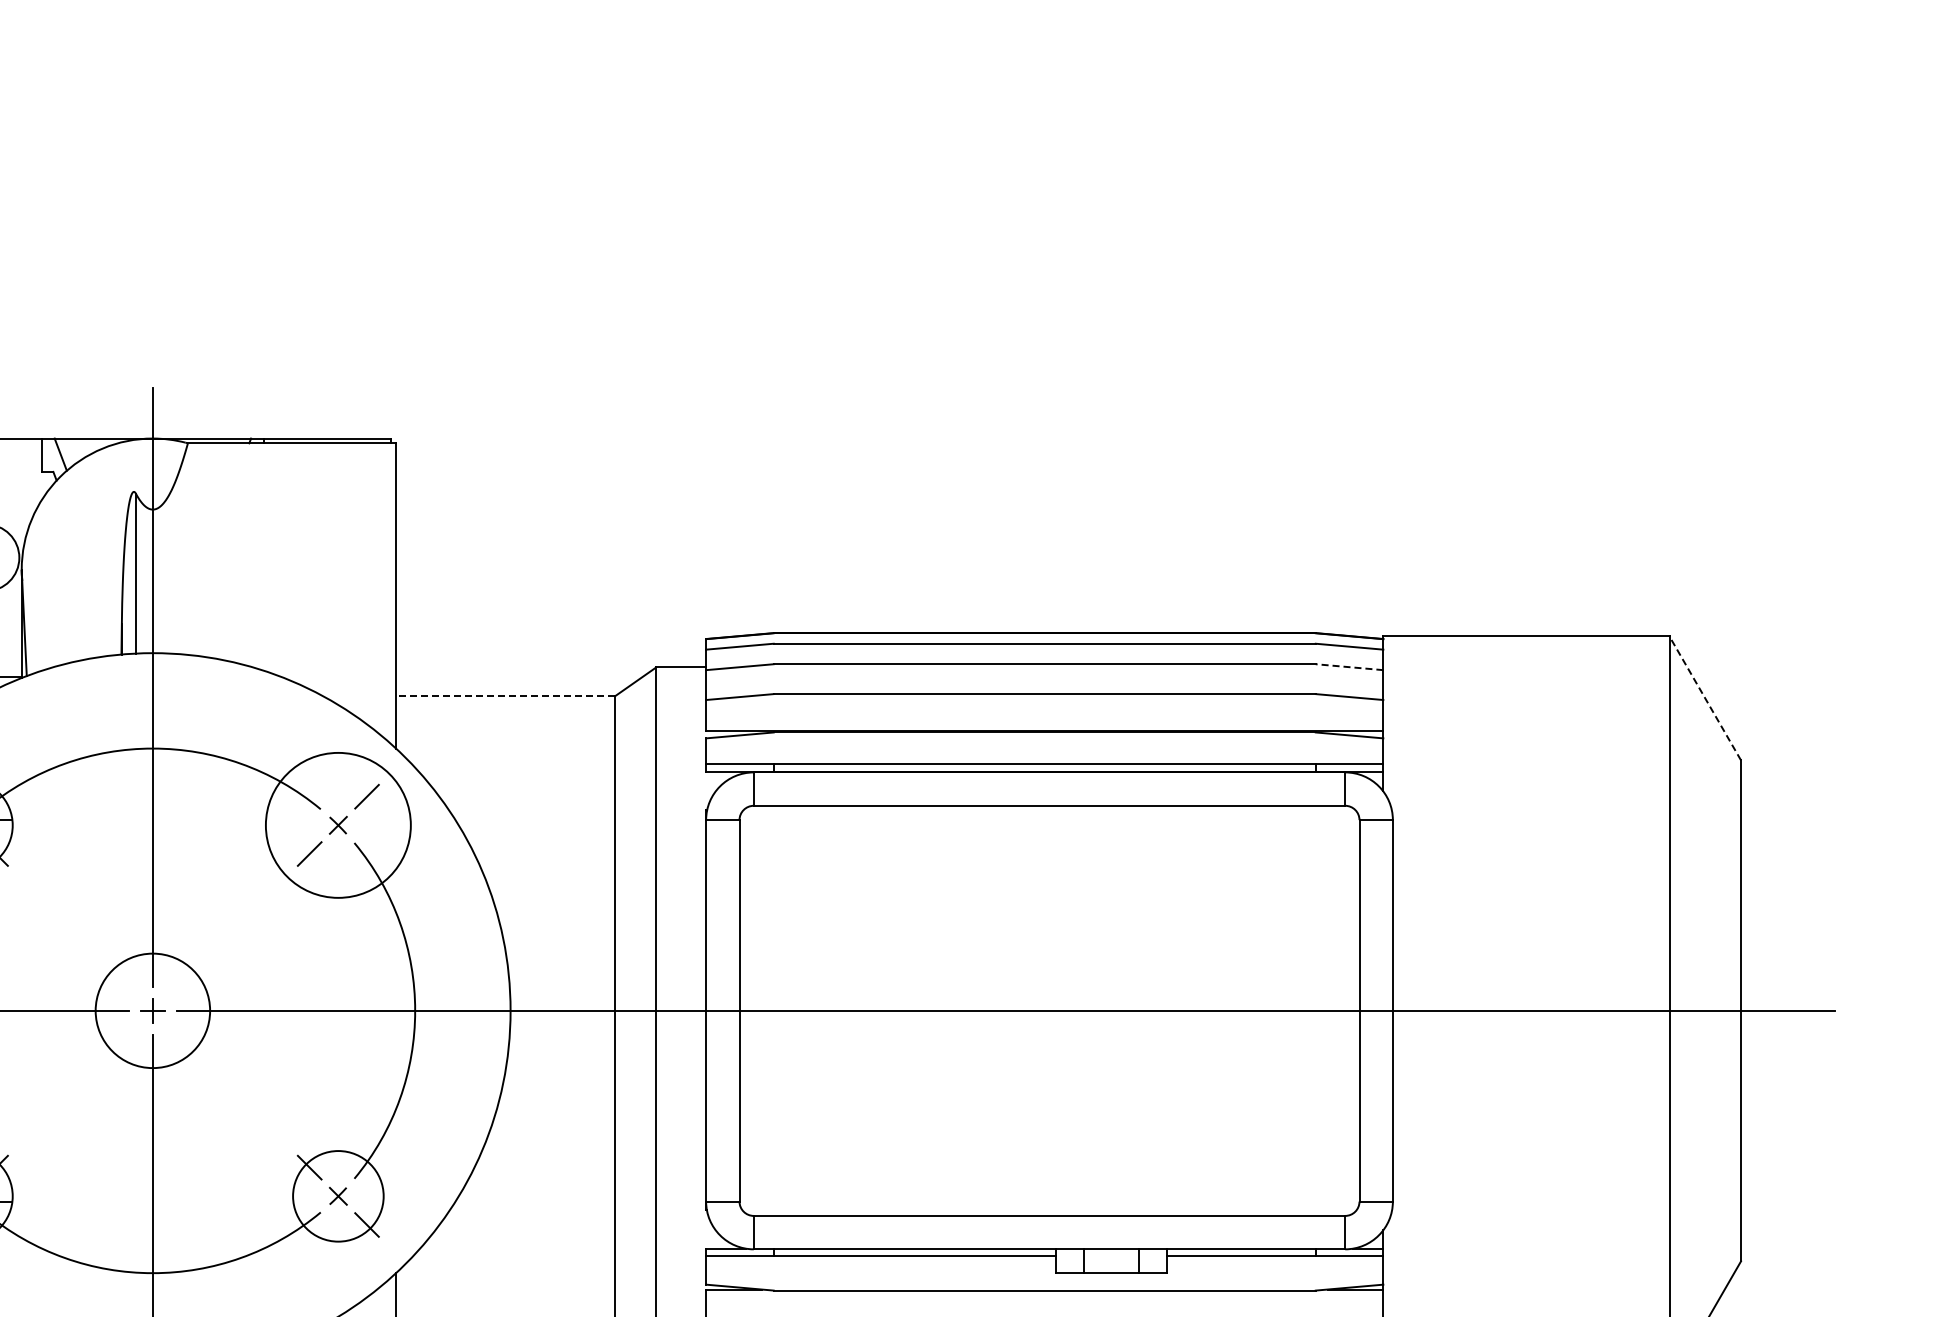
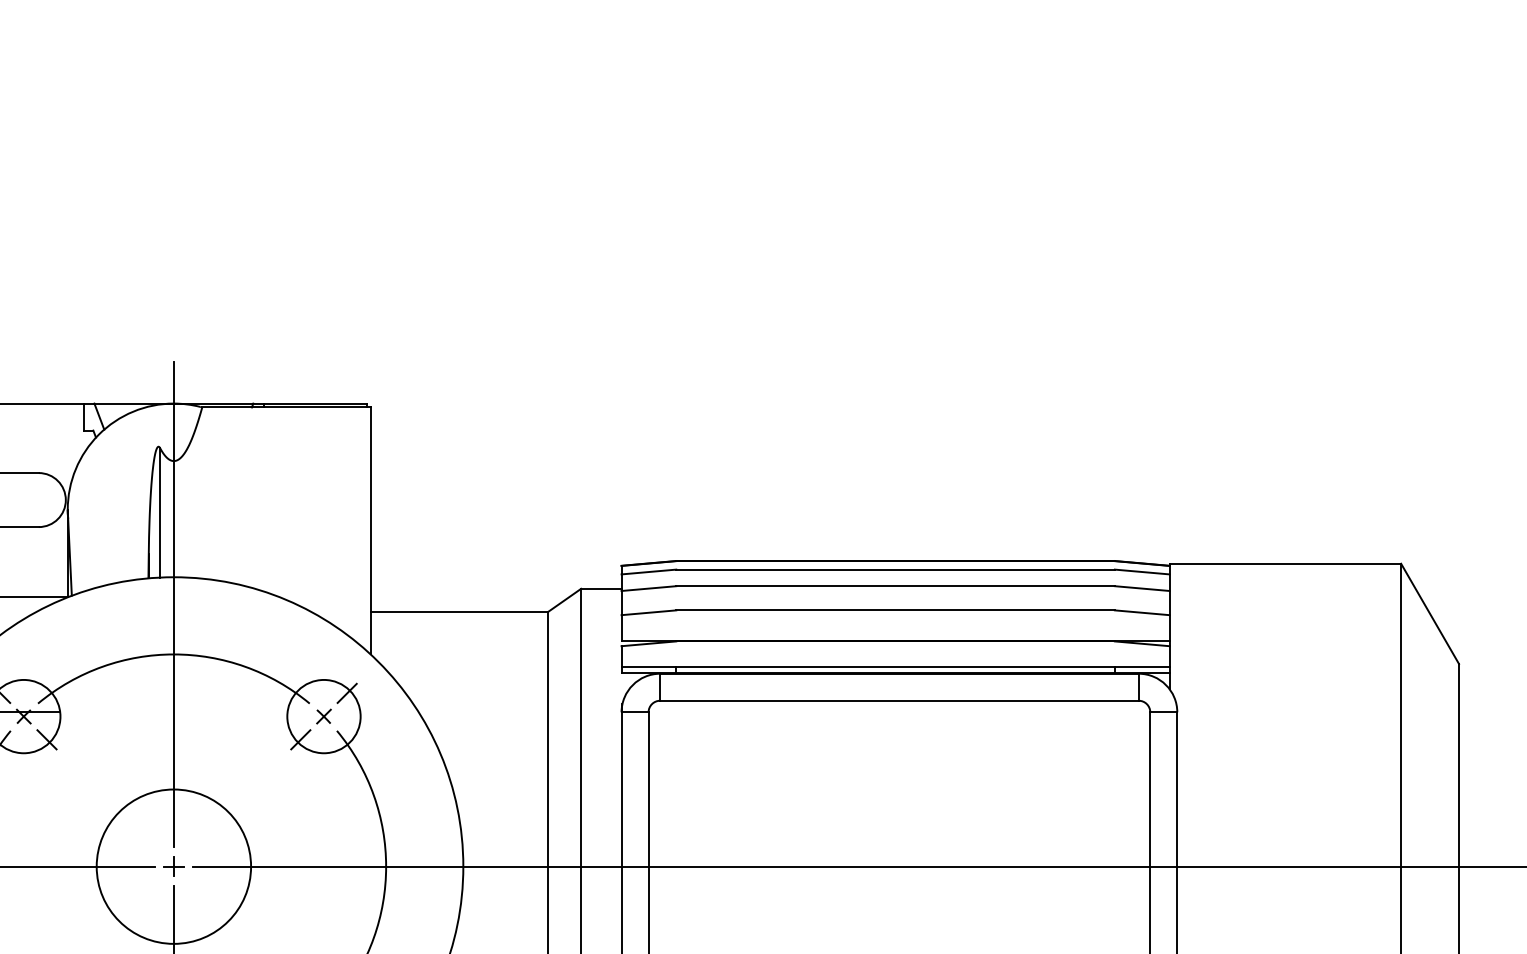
line: (1349, 667) -> (1142, 588), dashed -> solid
line: (505, 696) -> (459, 612), dashed -> solid
line: (1705, 698) -> (1430, 613), dashed -> solid
circle: (338, 825) -> (324, 716), size x0.62
circle: (152, 1010) -> (173, 866), size x1.67

